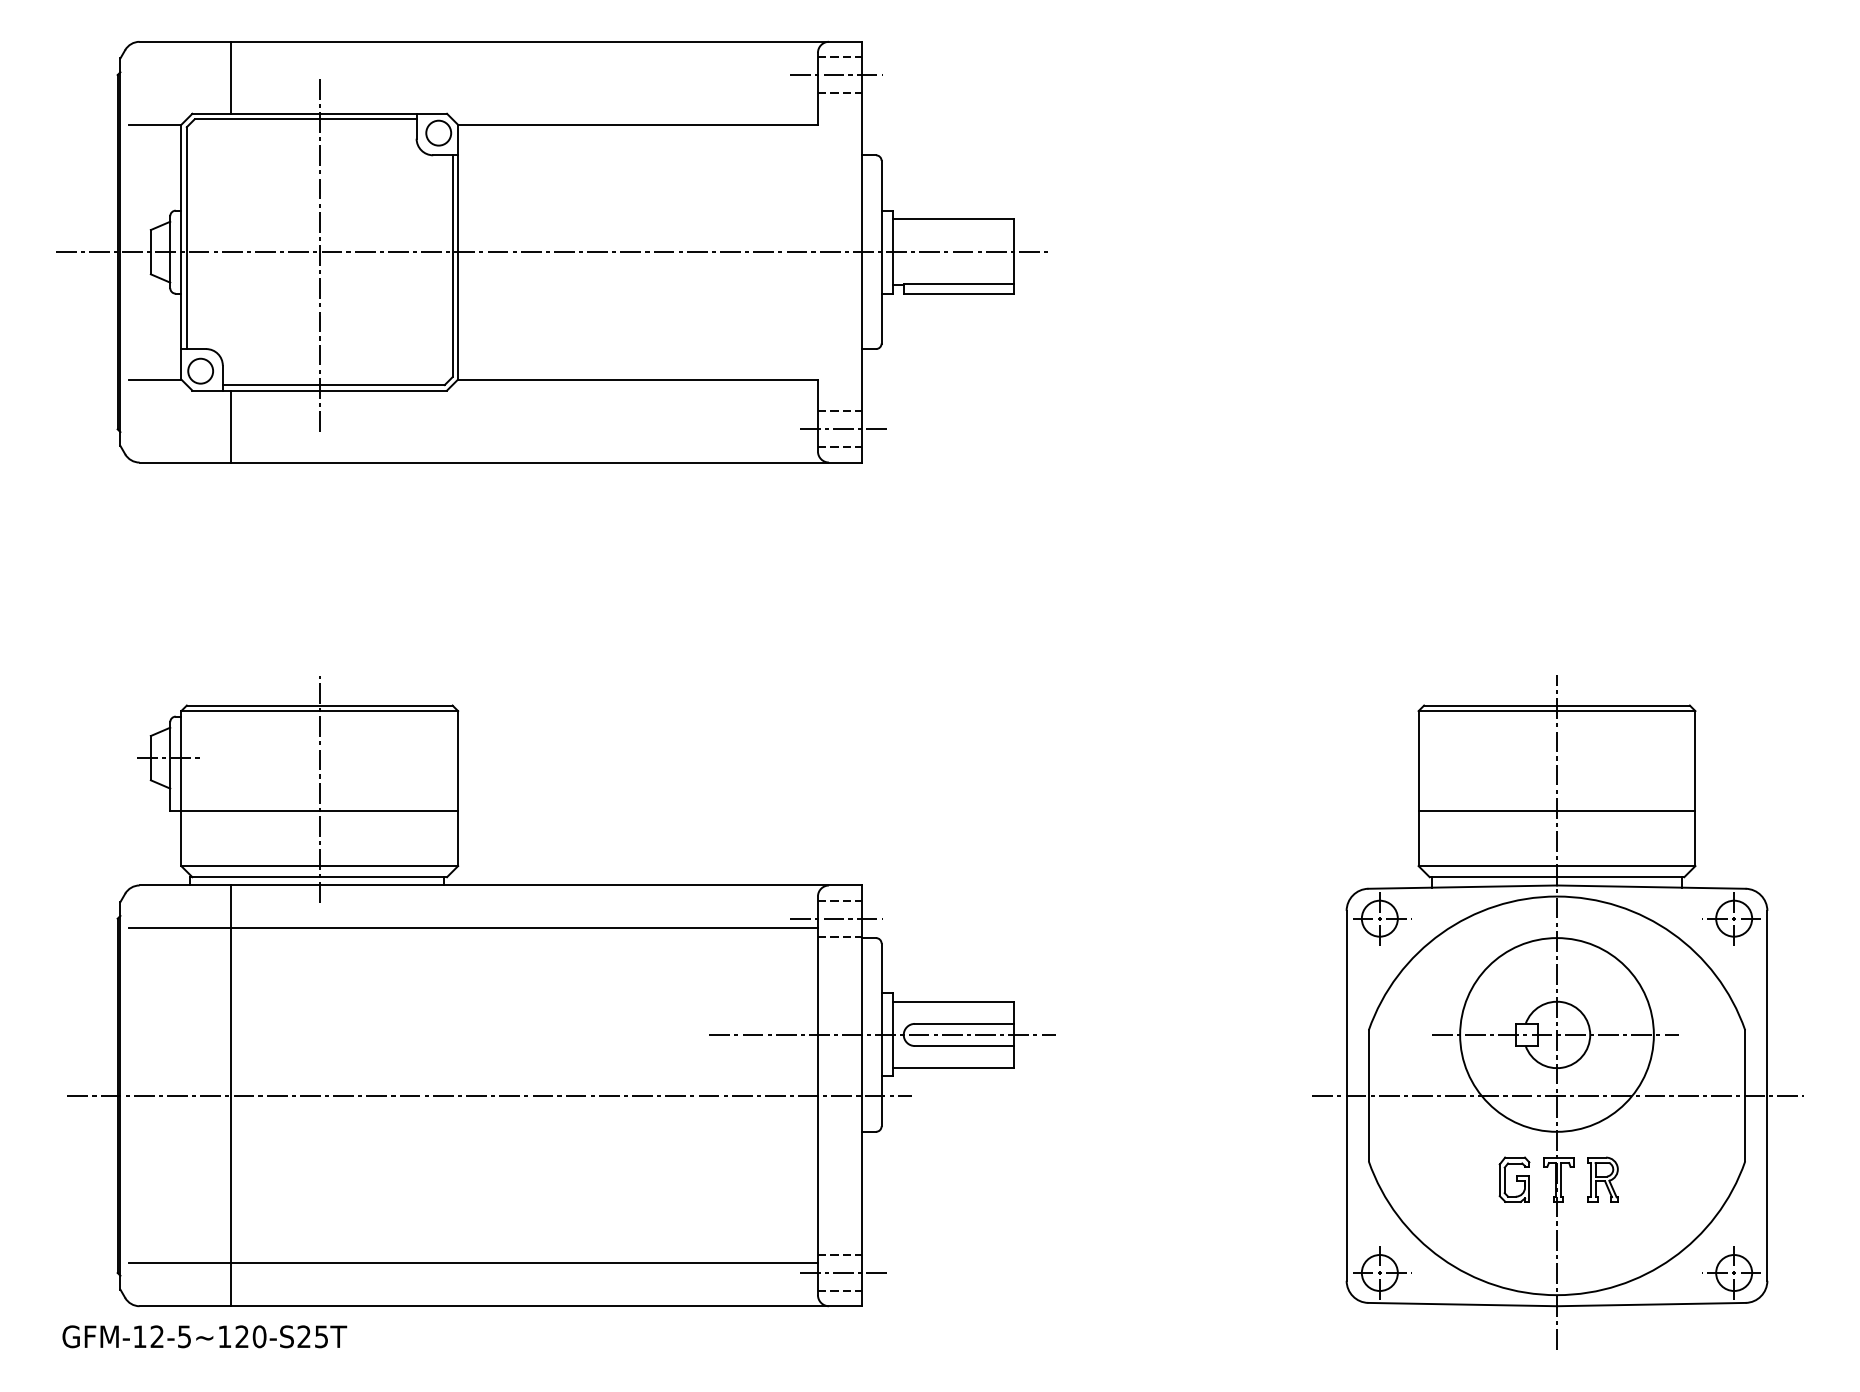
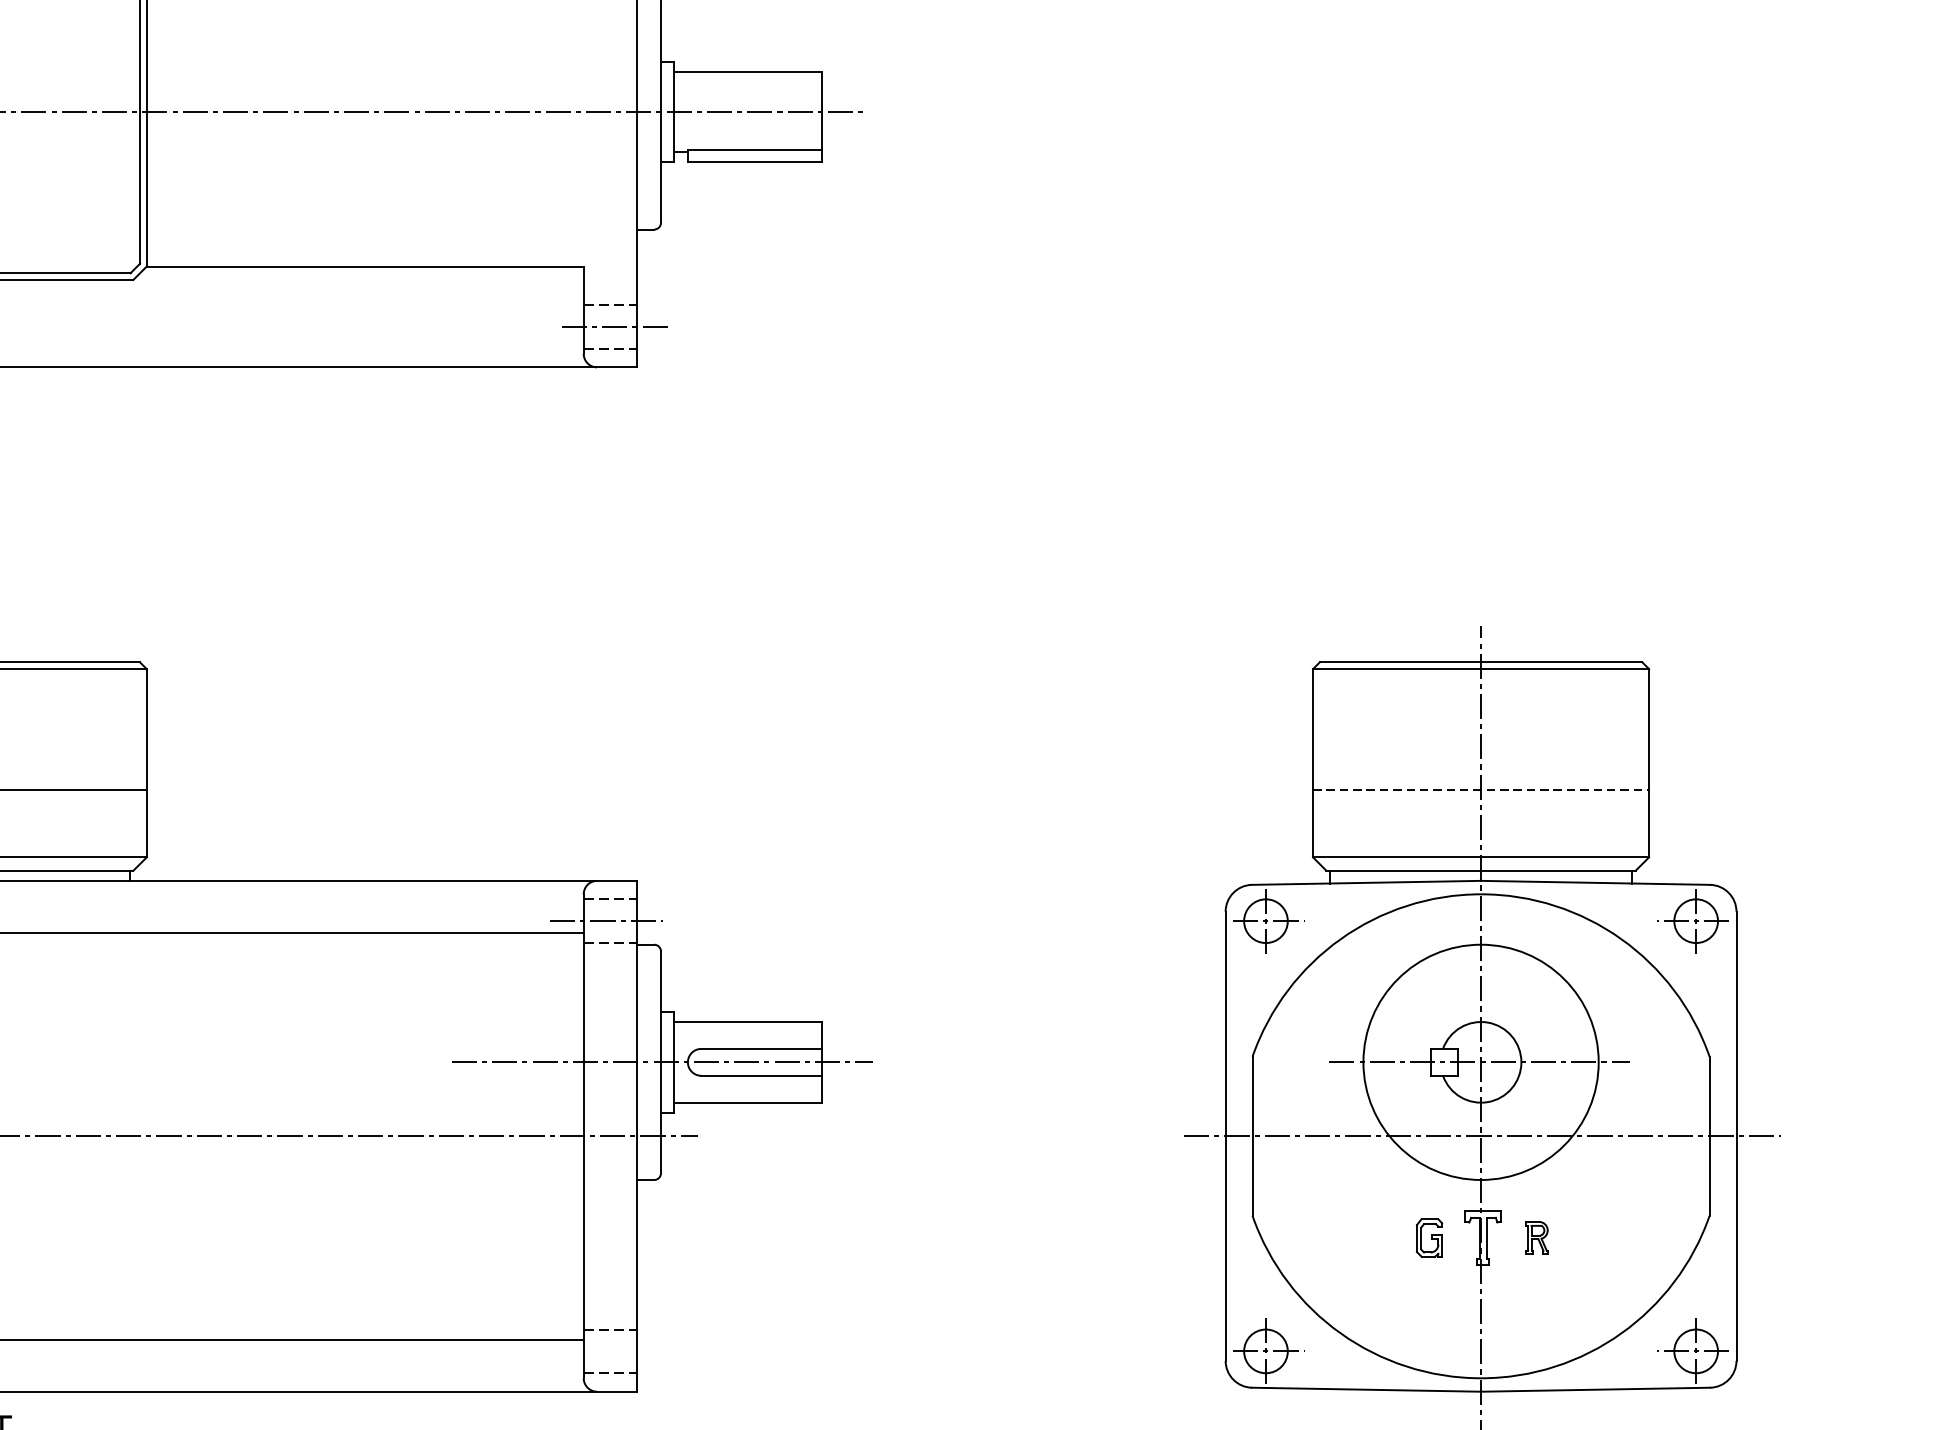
line: (1557, 810) -> (1481, 789), solid -> dashed
part: (1514, 1179) -> (1429, 1237), size x0.7
part: (1602, 1179) -> (1536, 1237), size x0.6
line: (843, 1273) -> (614, 1351), removed

